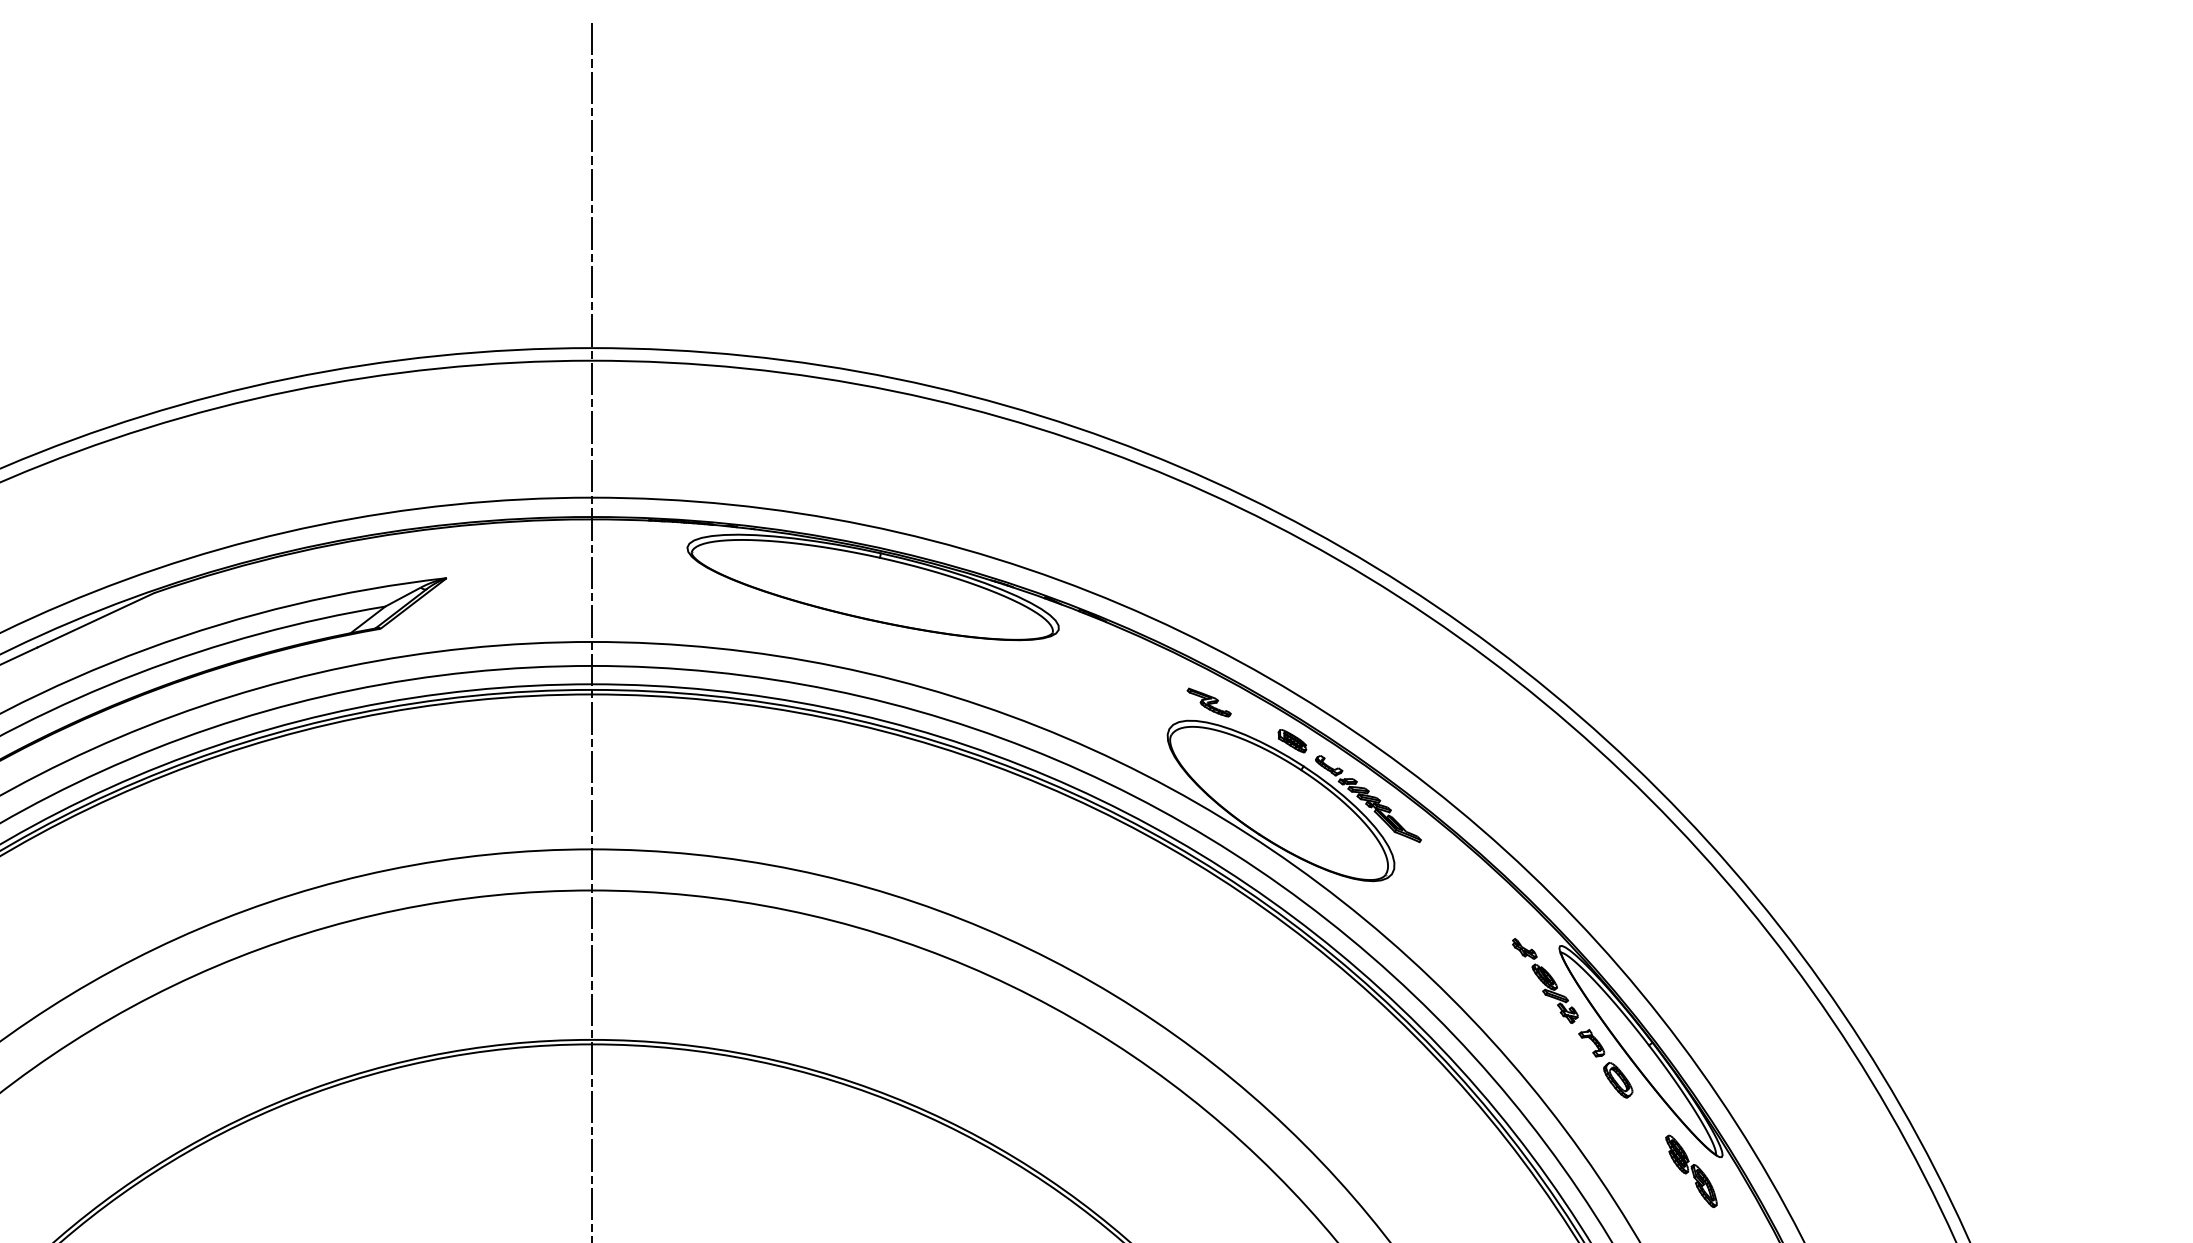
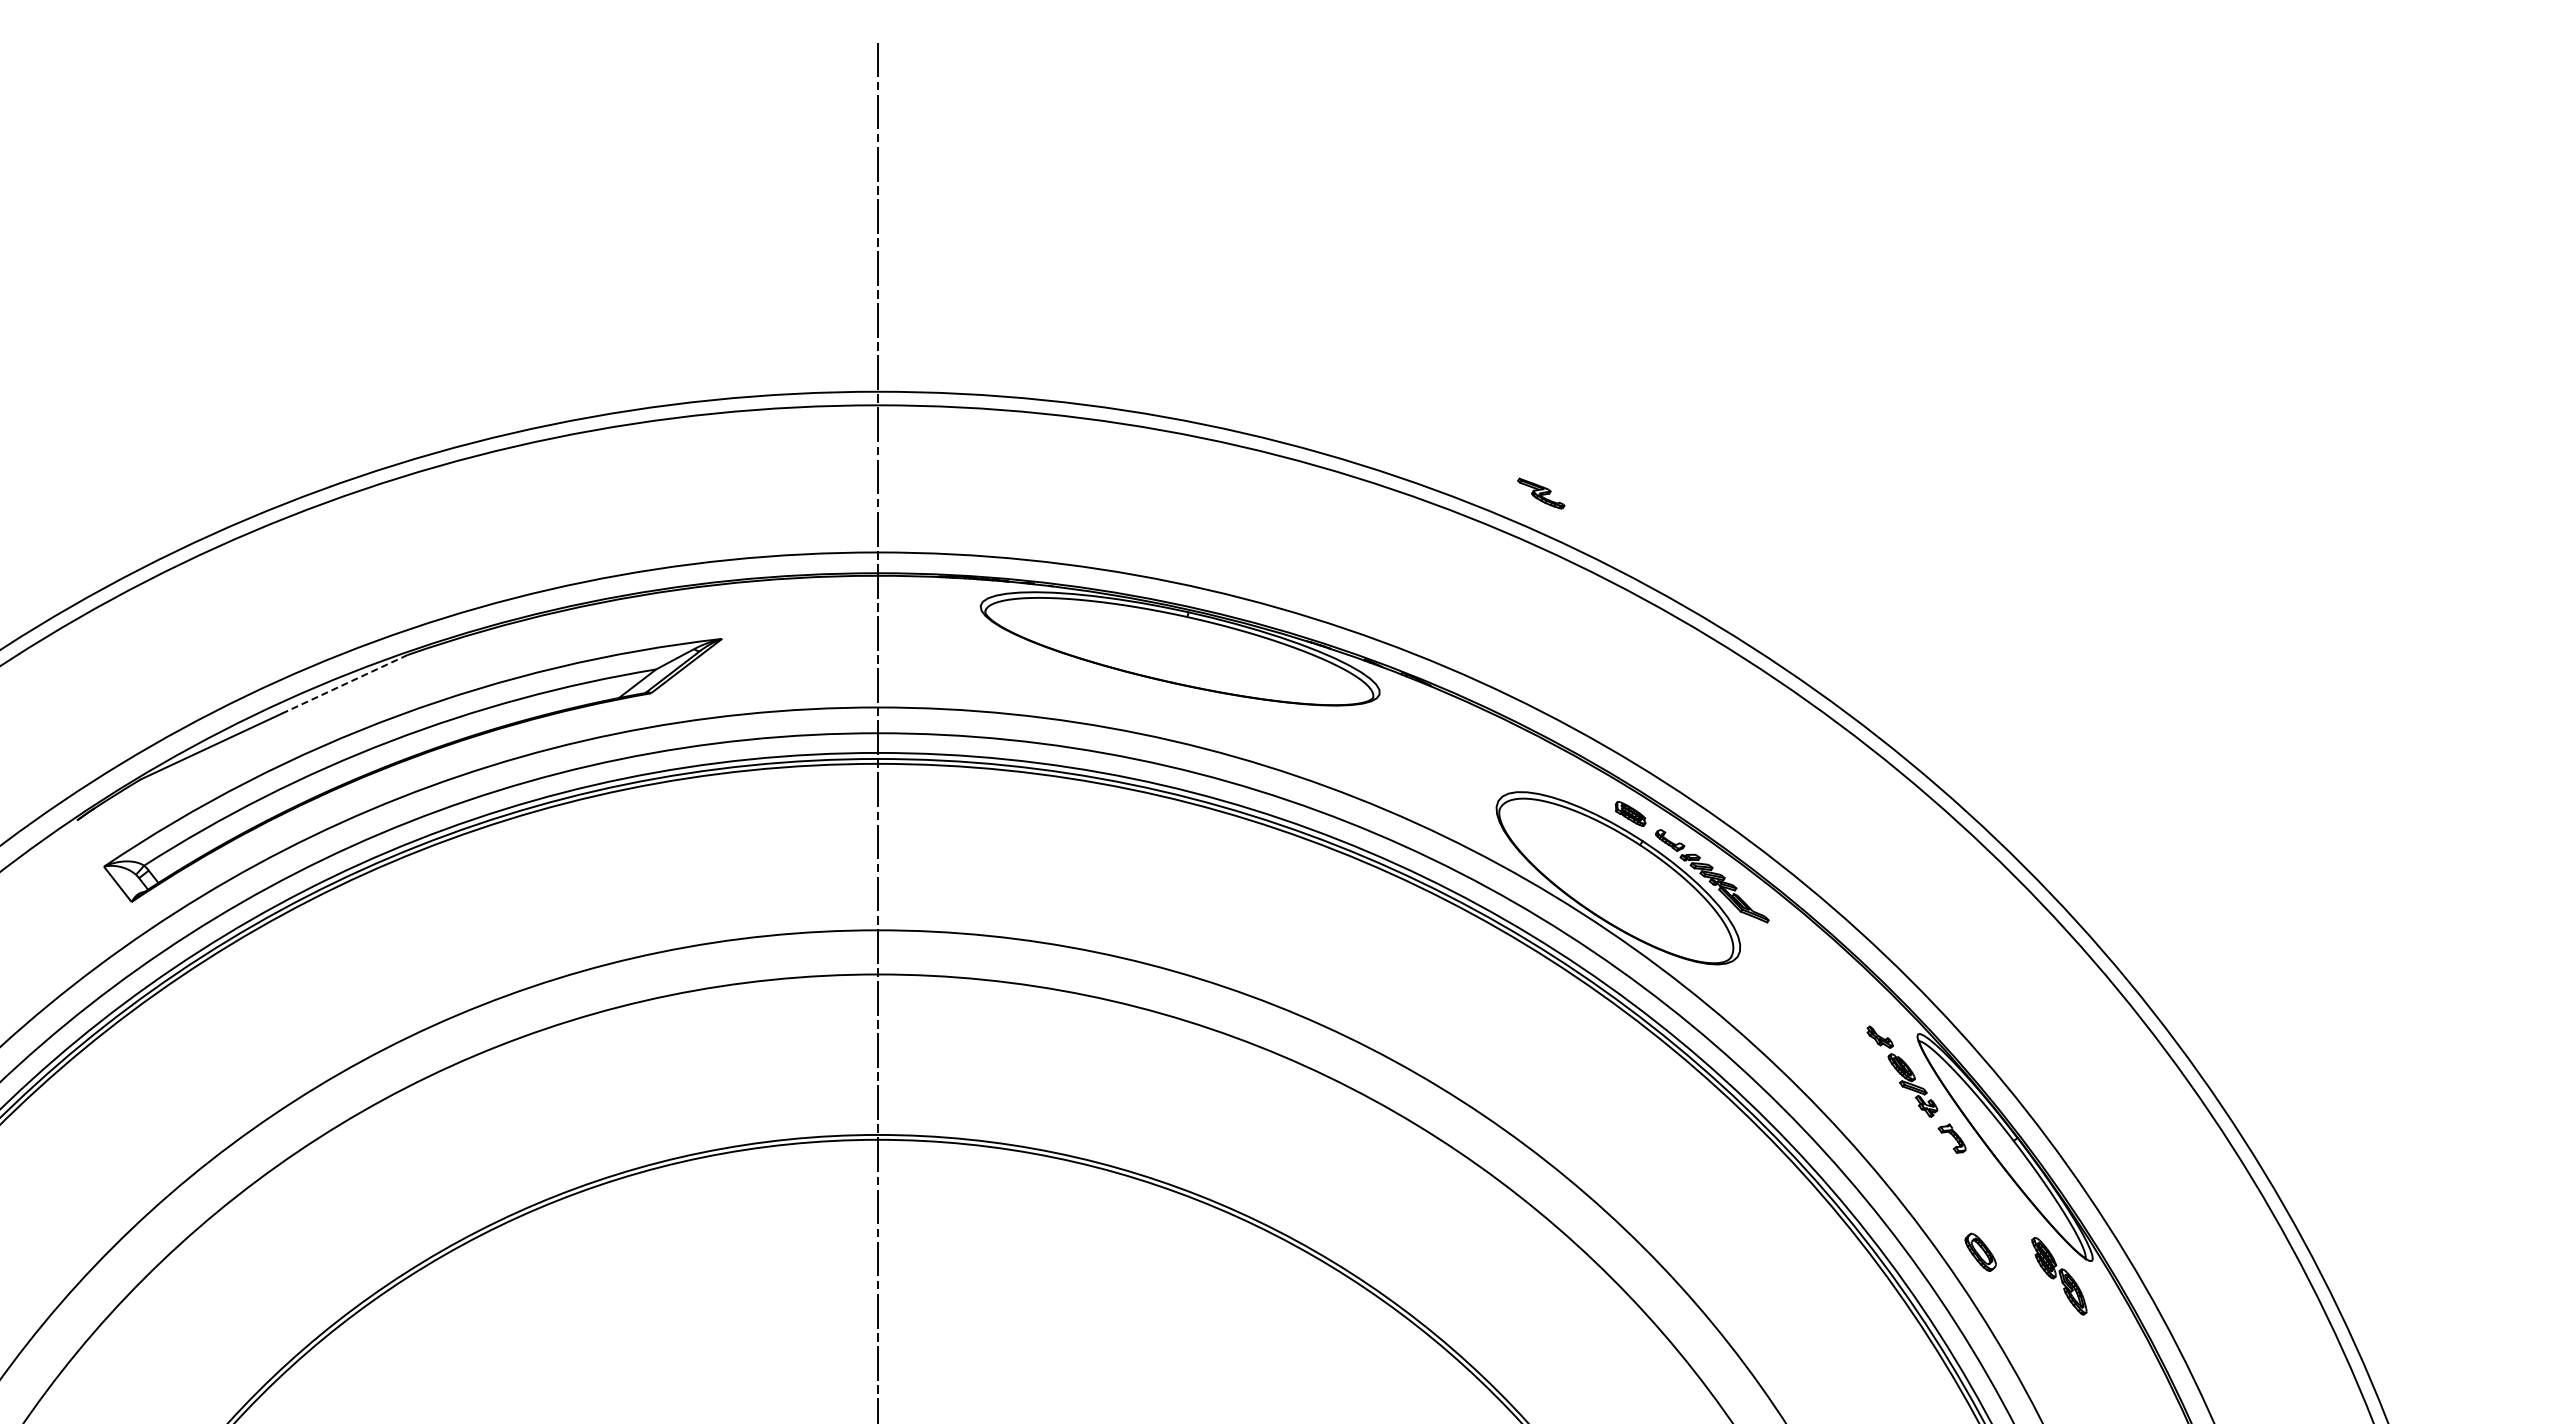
line: (95, 620) -> (344, 684), solid -> dashed
part: (1209, 702) -> (1541, 493), moved
part: (1618, 1079) -> (1980, 1251), moved

